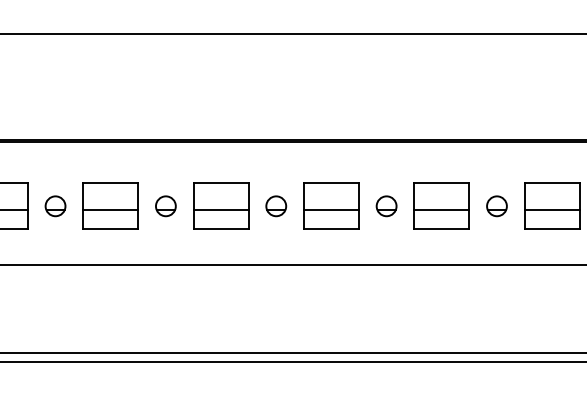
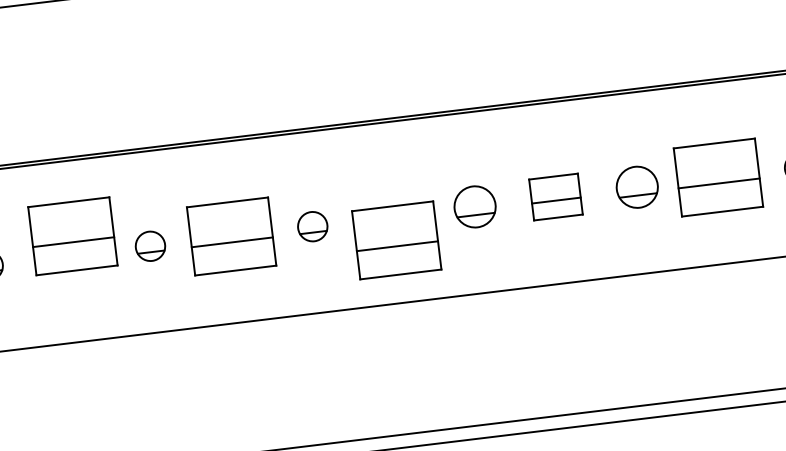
part: (110, 205) -> (72, 235), moved
part: (331, 205) -> (396, 239), moved
part: (441, 205) -> (555, 196), size x0.6
part: (386, 206) -> (474, 207), size x1.4
part: (496, 206) -> (636, 187), size x1.4

